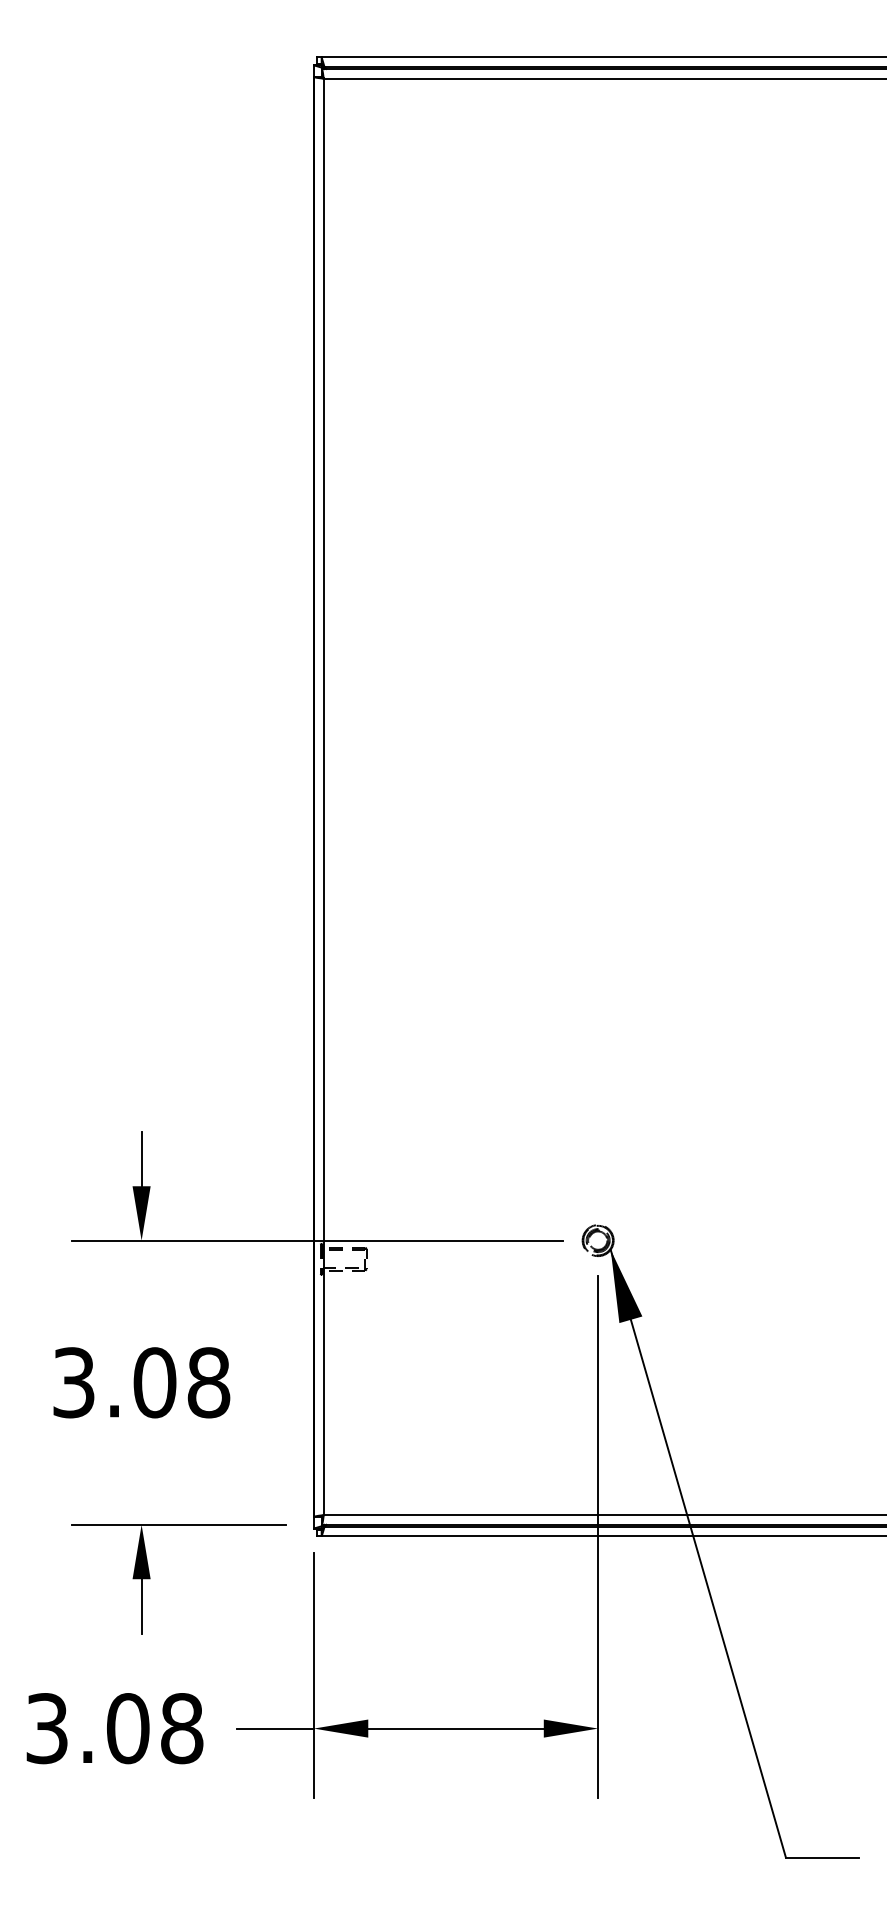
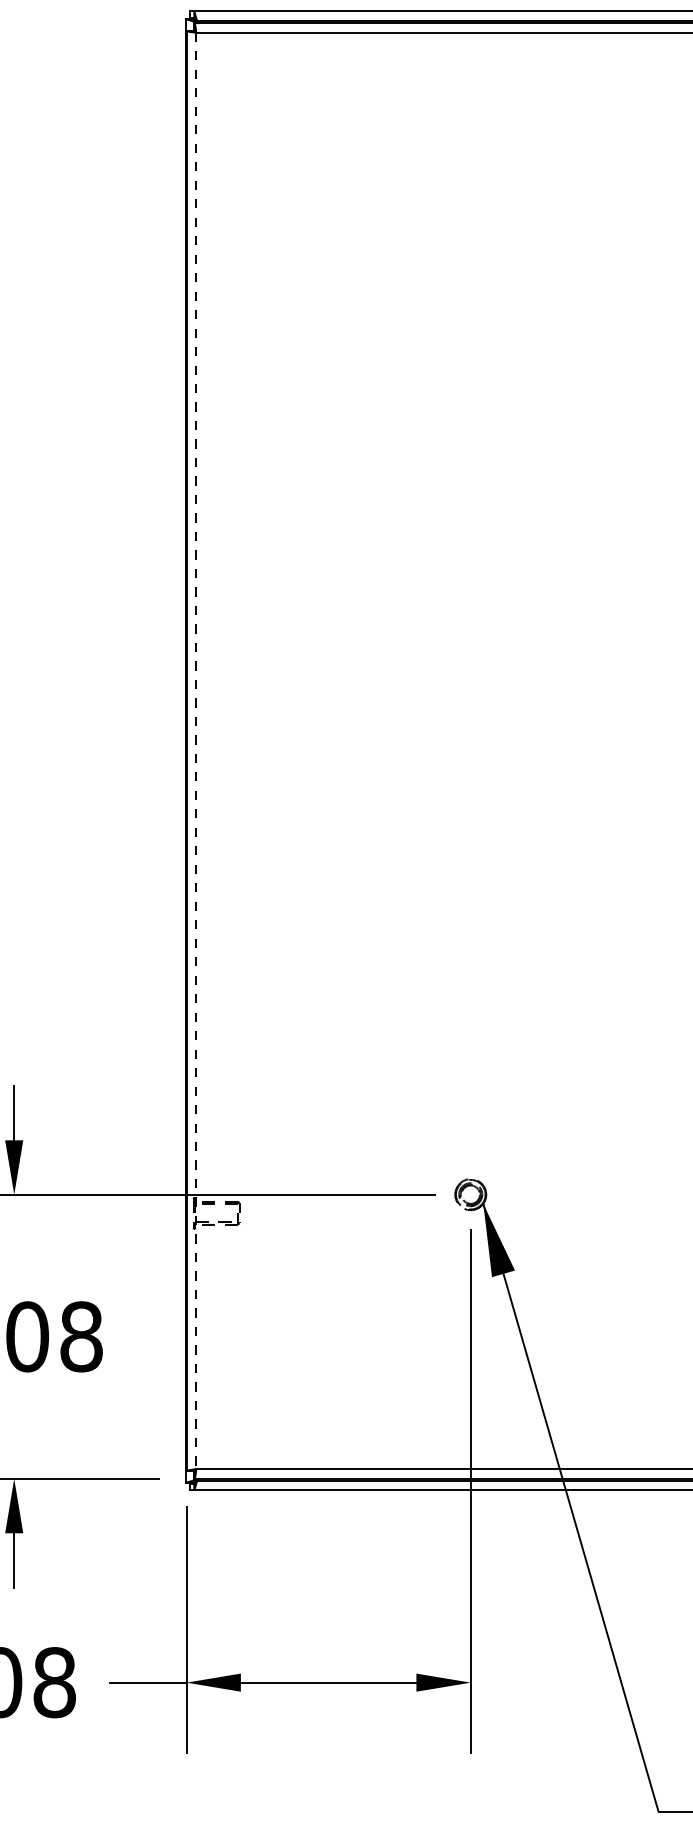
line: (323, 797) -> (196, 751), solid -> dashed

